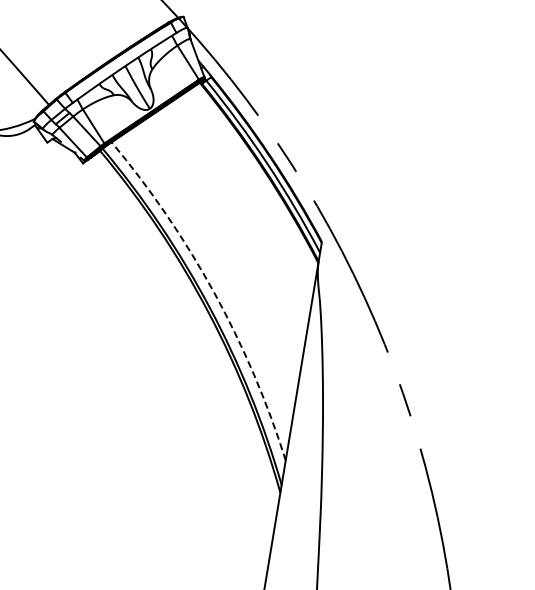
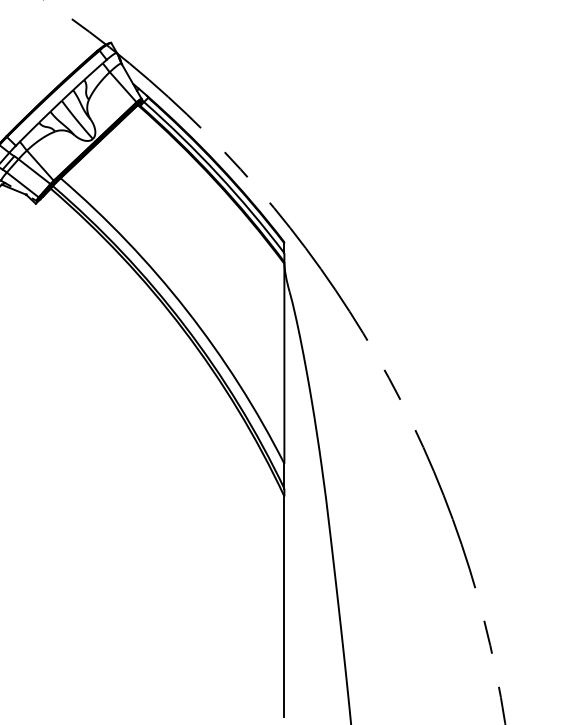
arc: (214, 293) -> (186, 310), dashed -> solid

